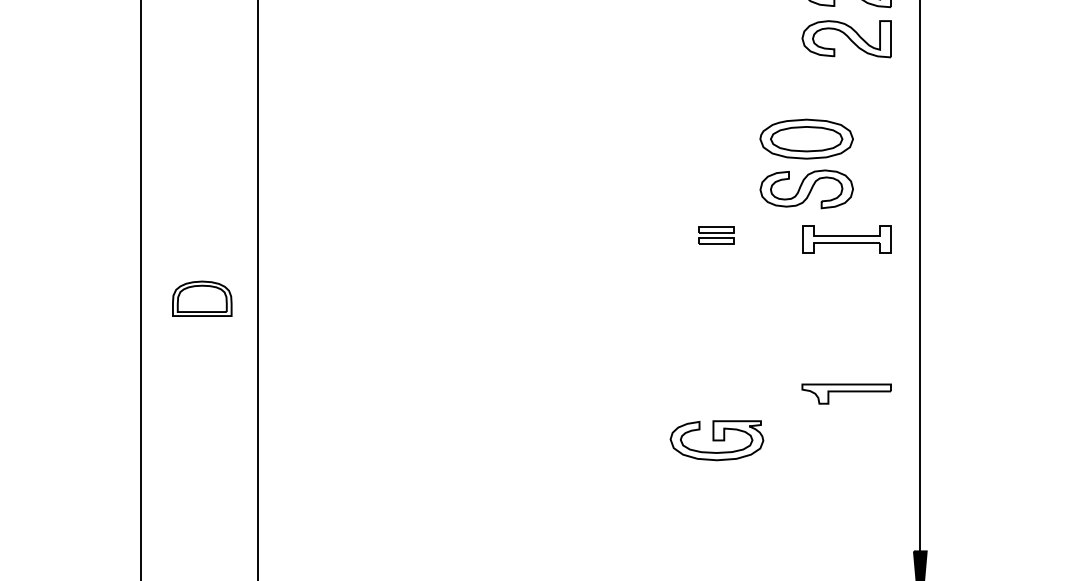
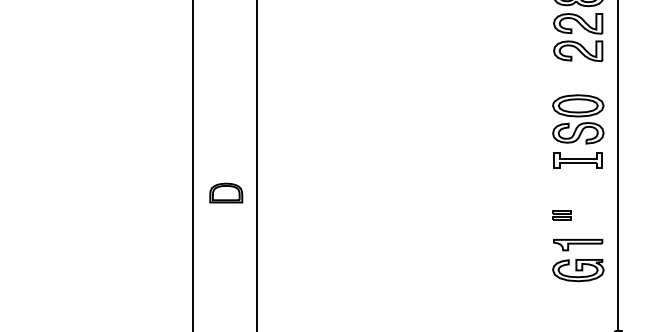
part: (807, 164) -> (578, 119), moved
part: (715, 235) -> (561, 215), moved
part: (717, 440) -> (578, 270), moved

